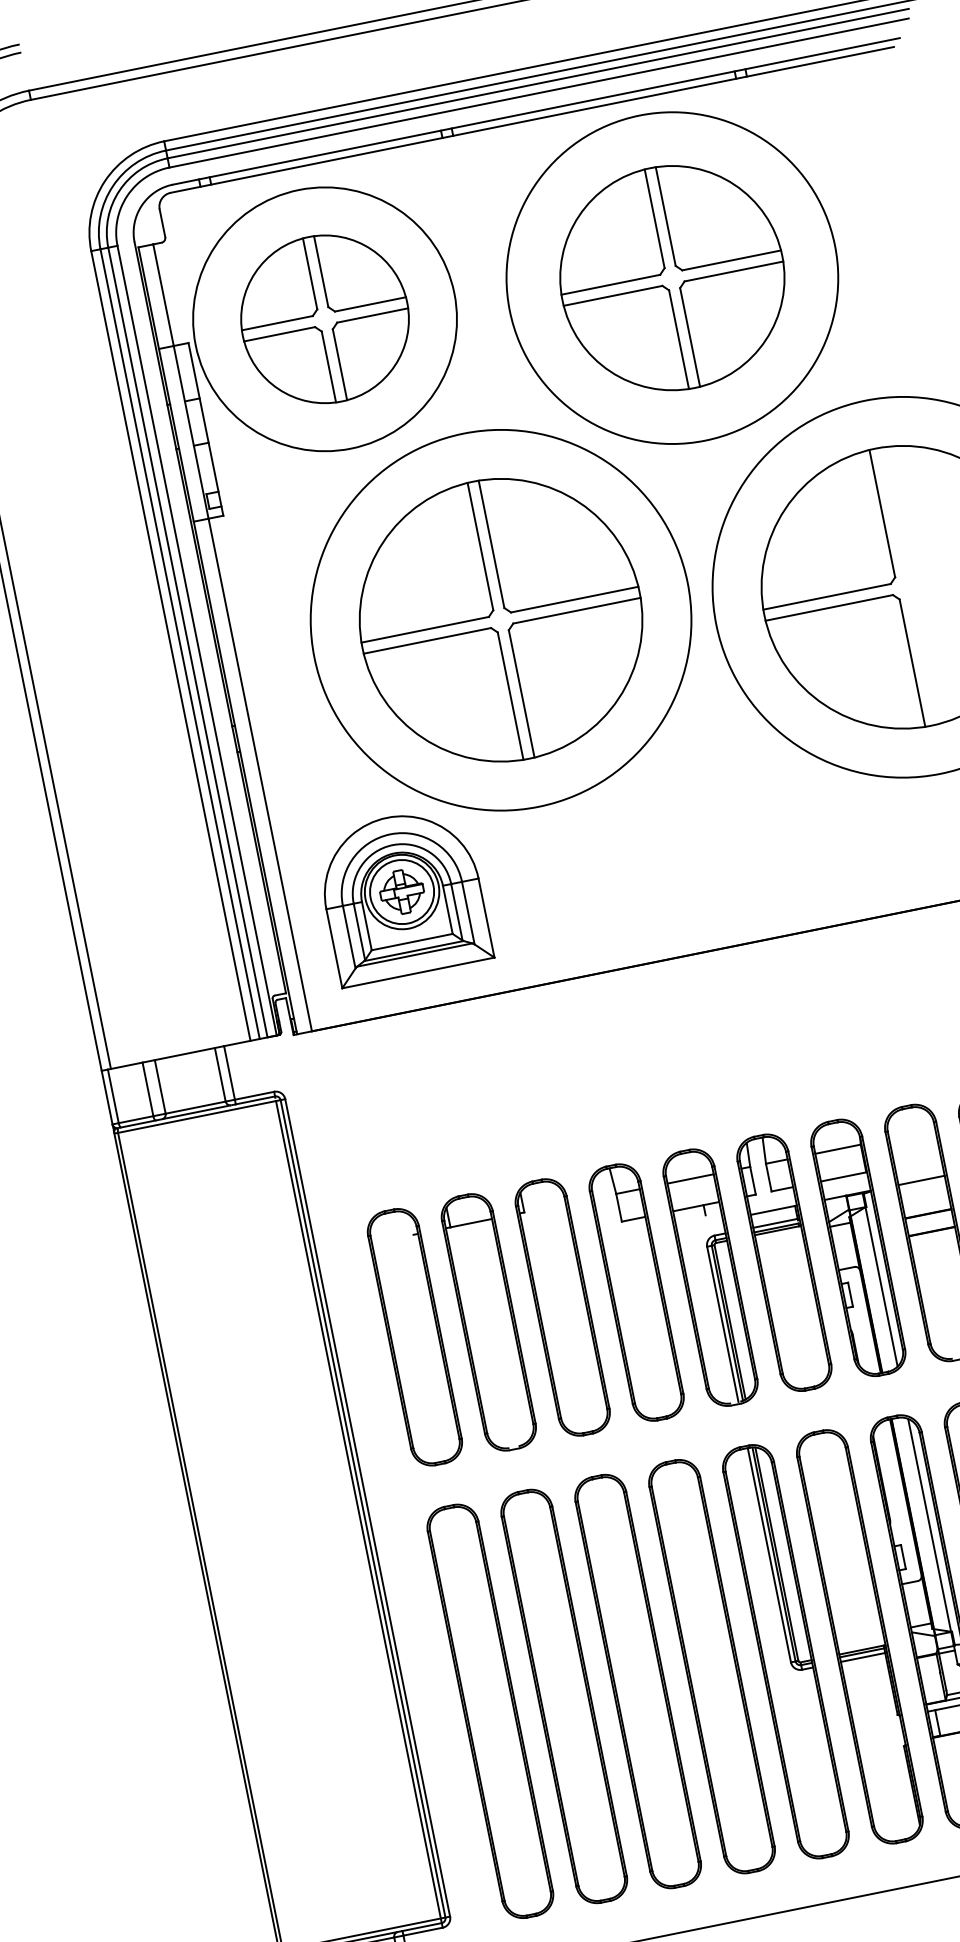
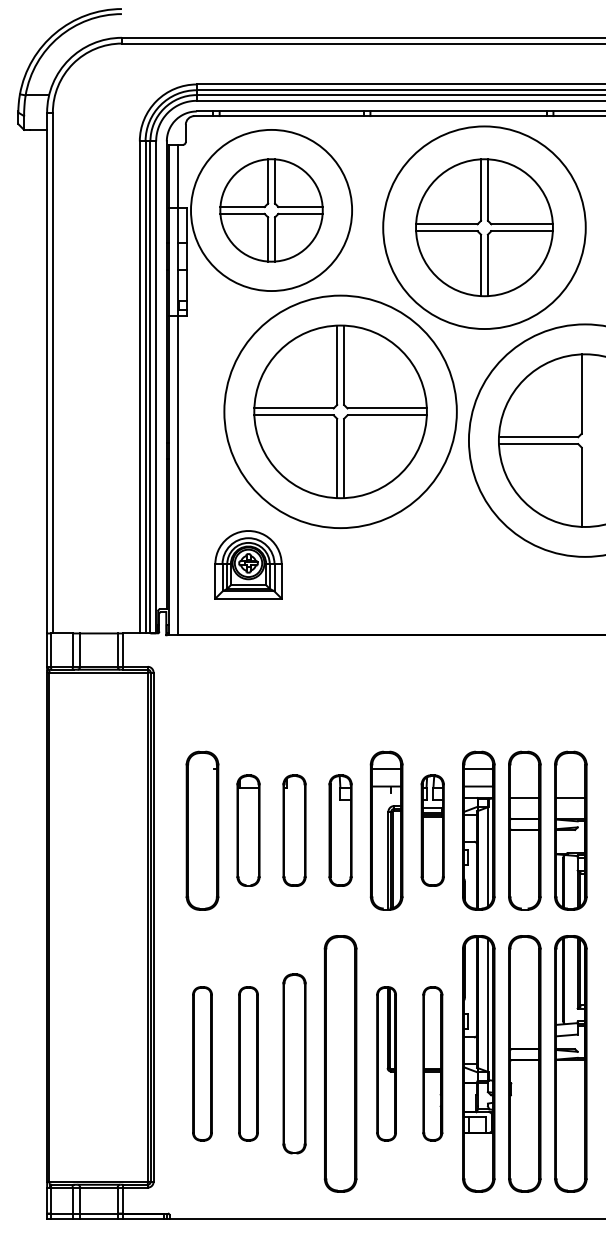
part: (402, 895) -> (248, 564), size x0.7
part: (784, 1262) -> (432, 830), size x0.7
part: (636, 1292) -> (340, 830), size x0.7
part: (562, 1307) -> (294, 830), size x0.7
part: (488, 1321) -> (248, 830), size x0.7
part: (859, 1636) -> (432, 1063), size x0.6
part: (785, 1651) -> (386, 1063), size x0.6
part: (637, 1681) -> (294, 1063), size x0.7
part: (564, 1695) -> (248, 1063), size x0.6
part: (490, 1710) -> (202, 1063), size x0.6

